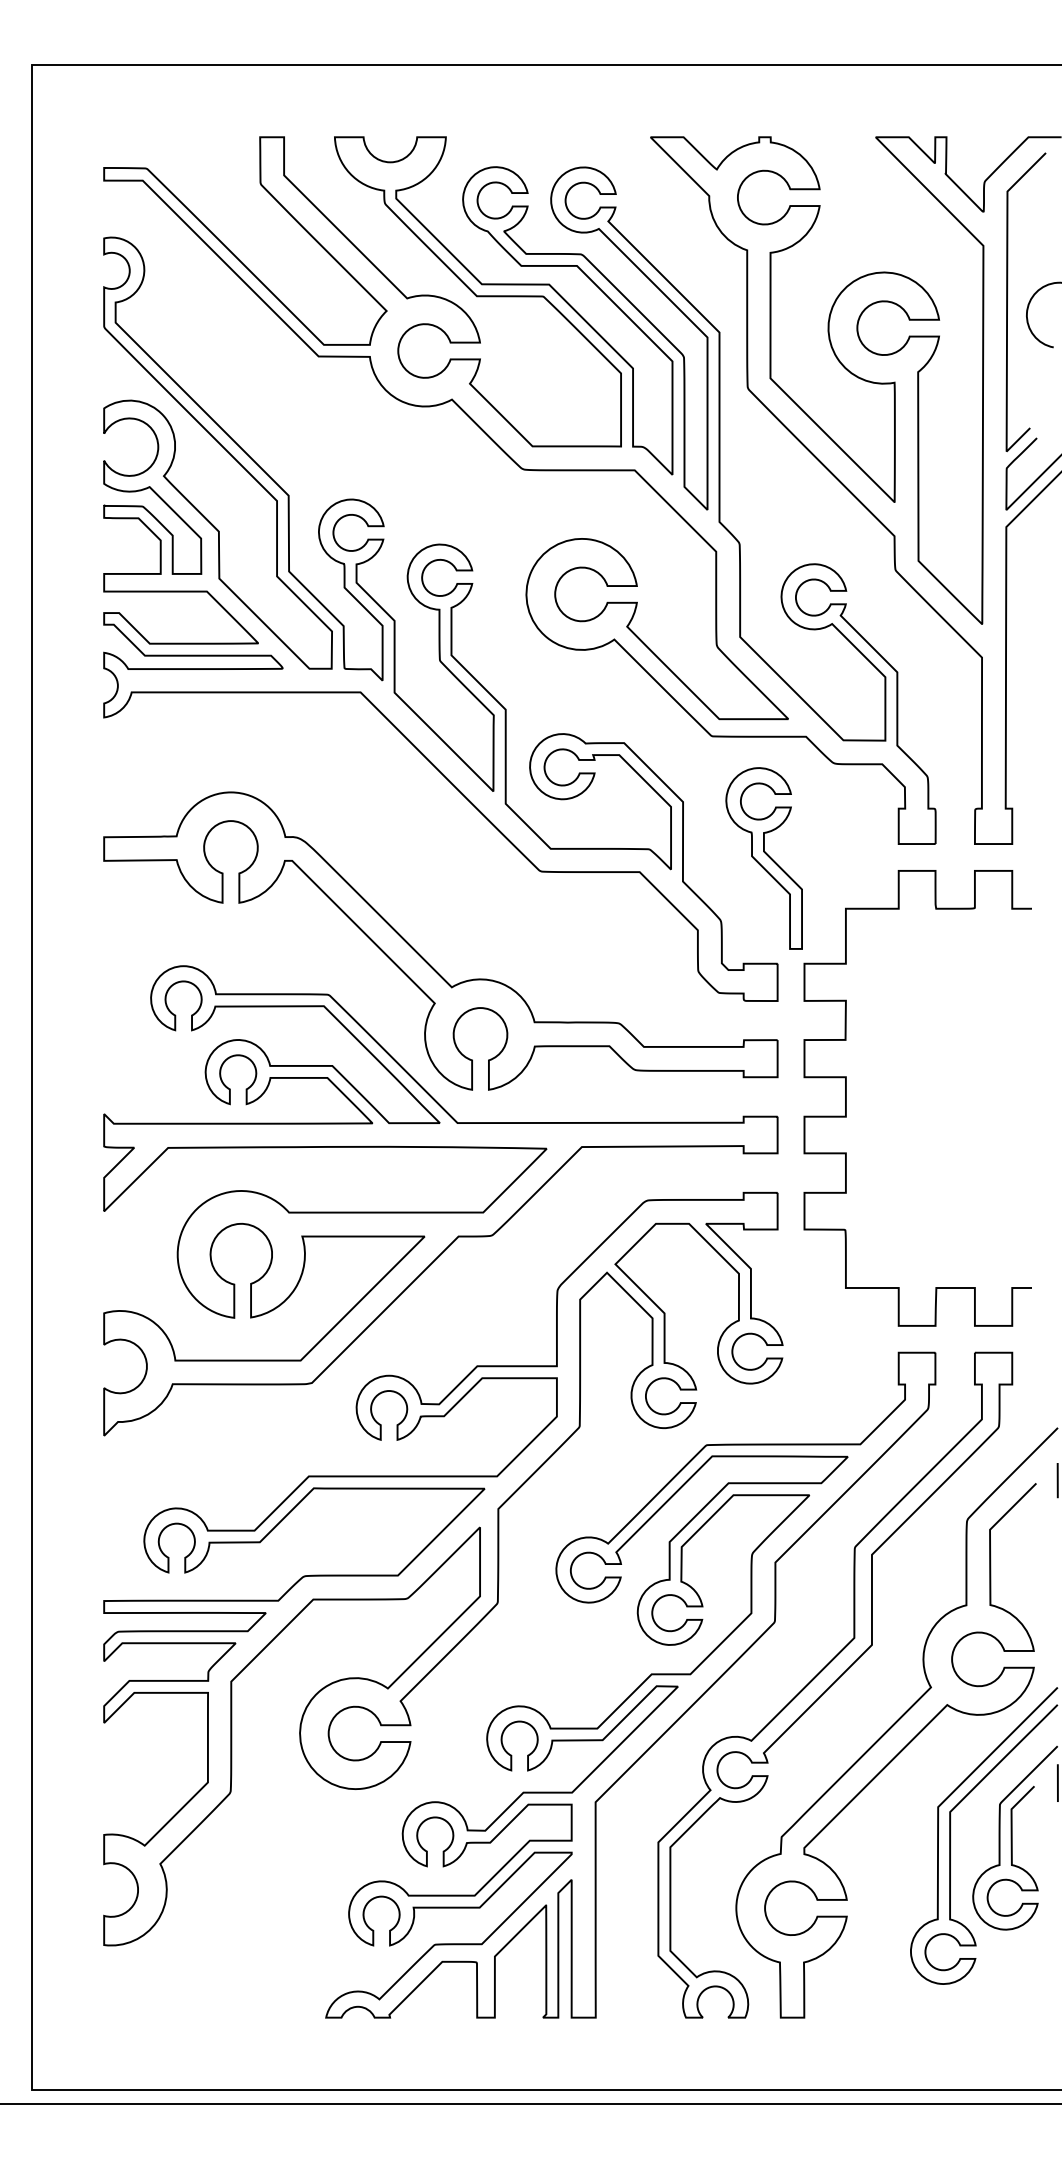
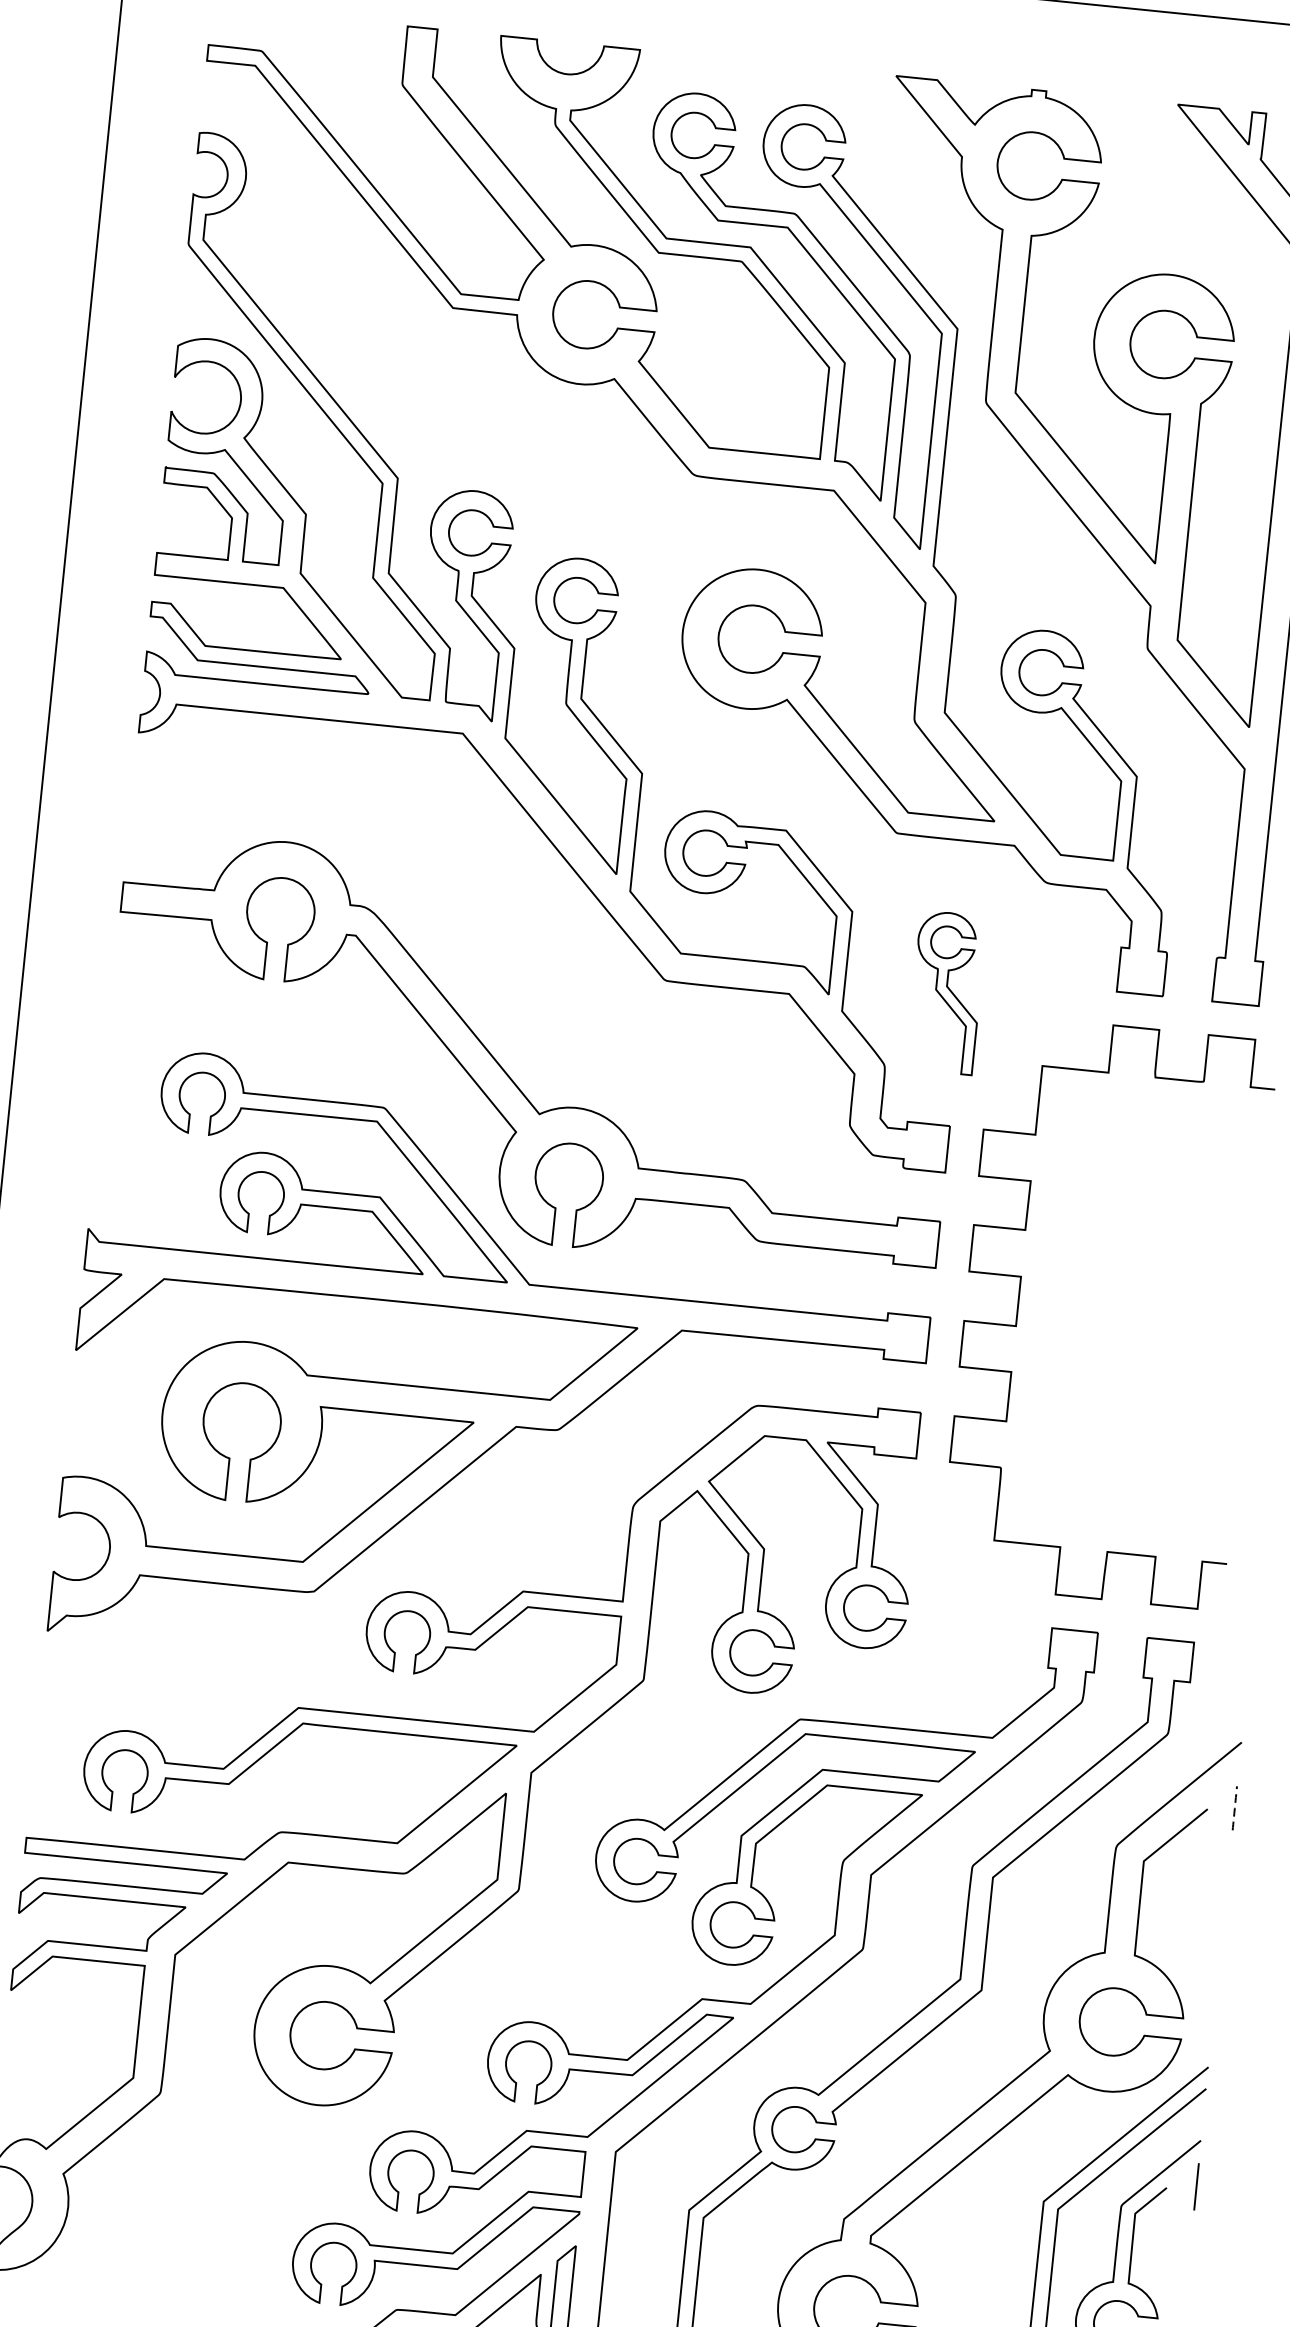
part: (763, 858) -> (945, 992), size x0.7
line: (1057, 1480) -> (1234, 1808), solid -> dashed

